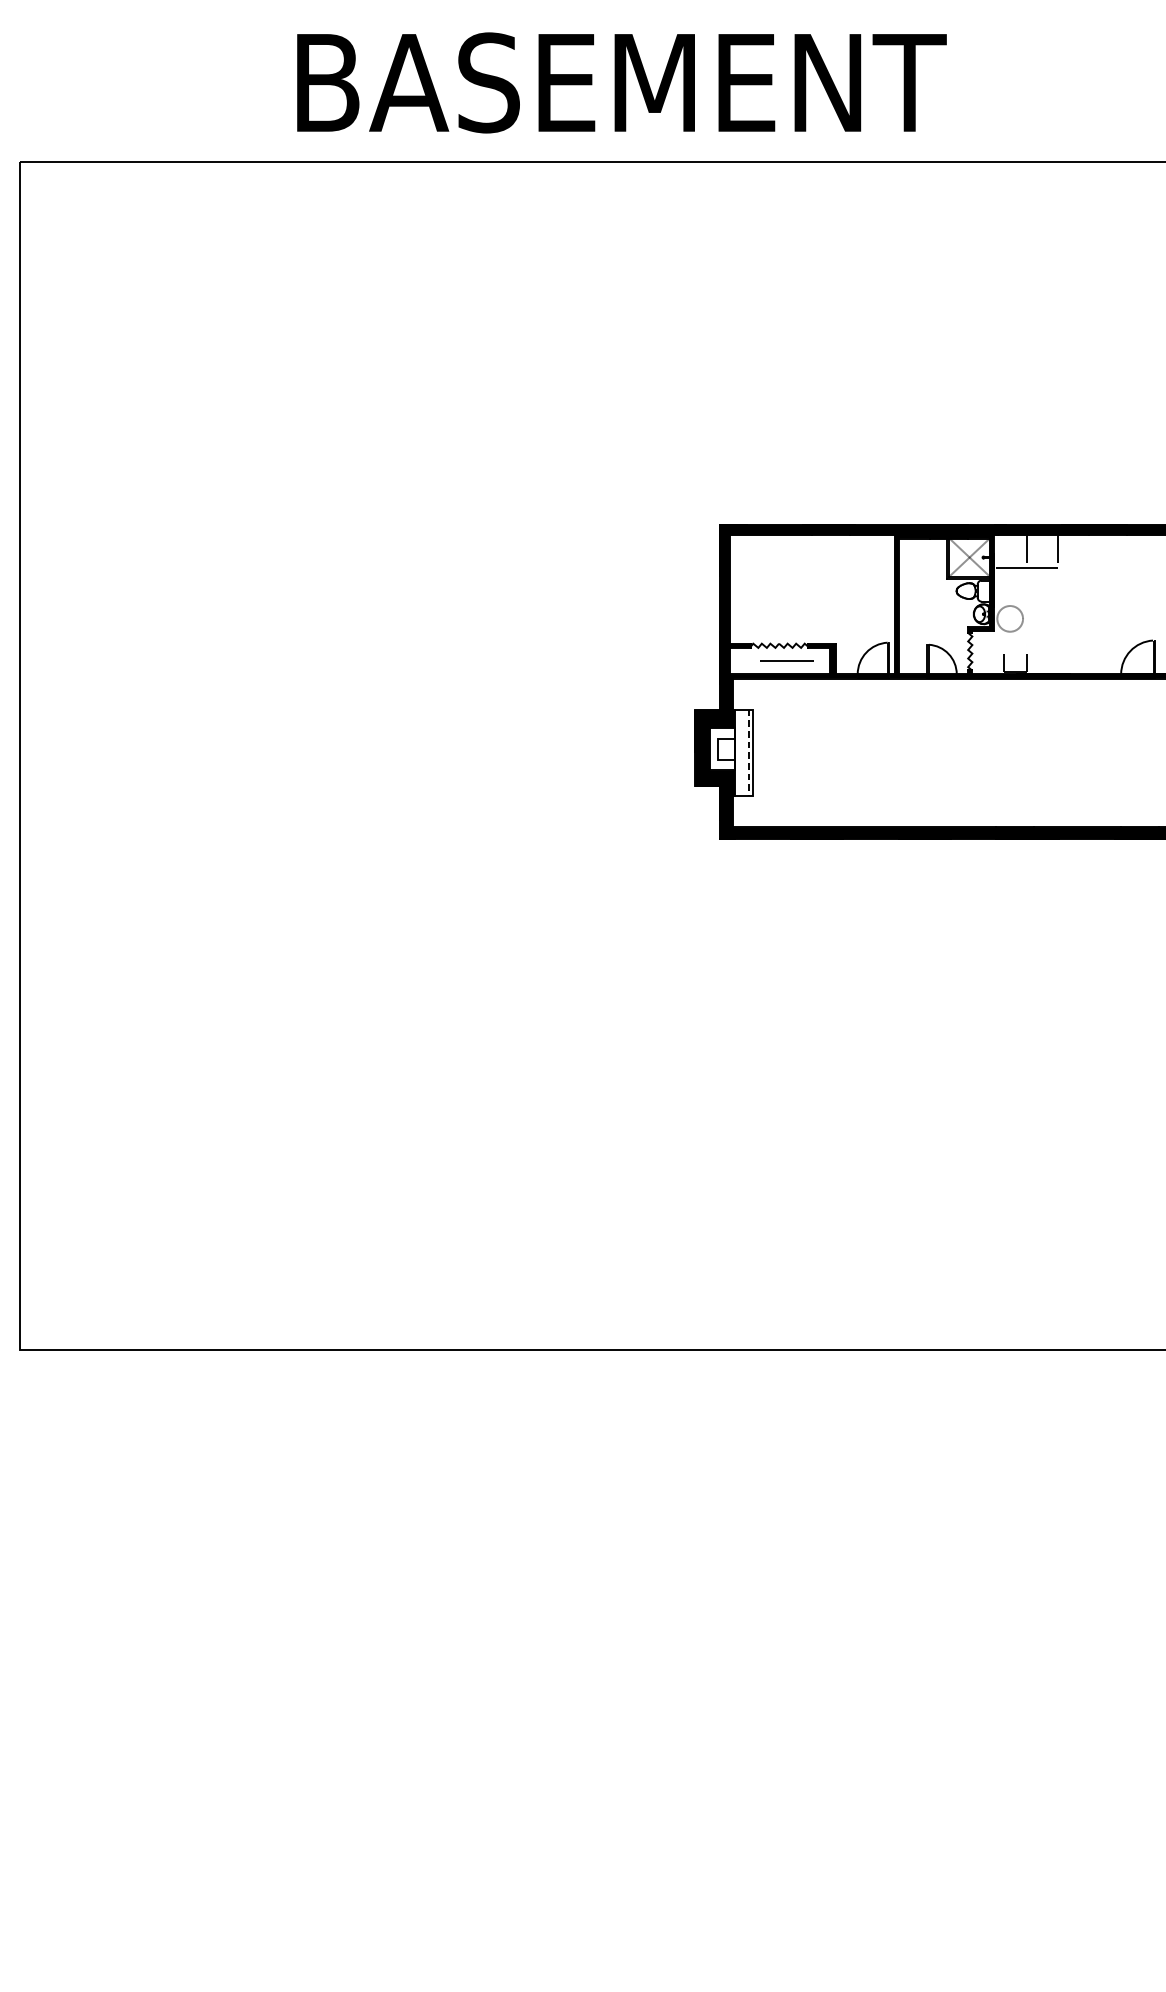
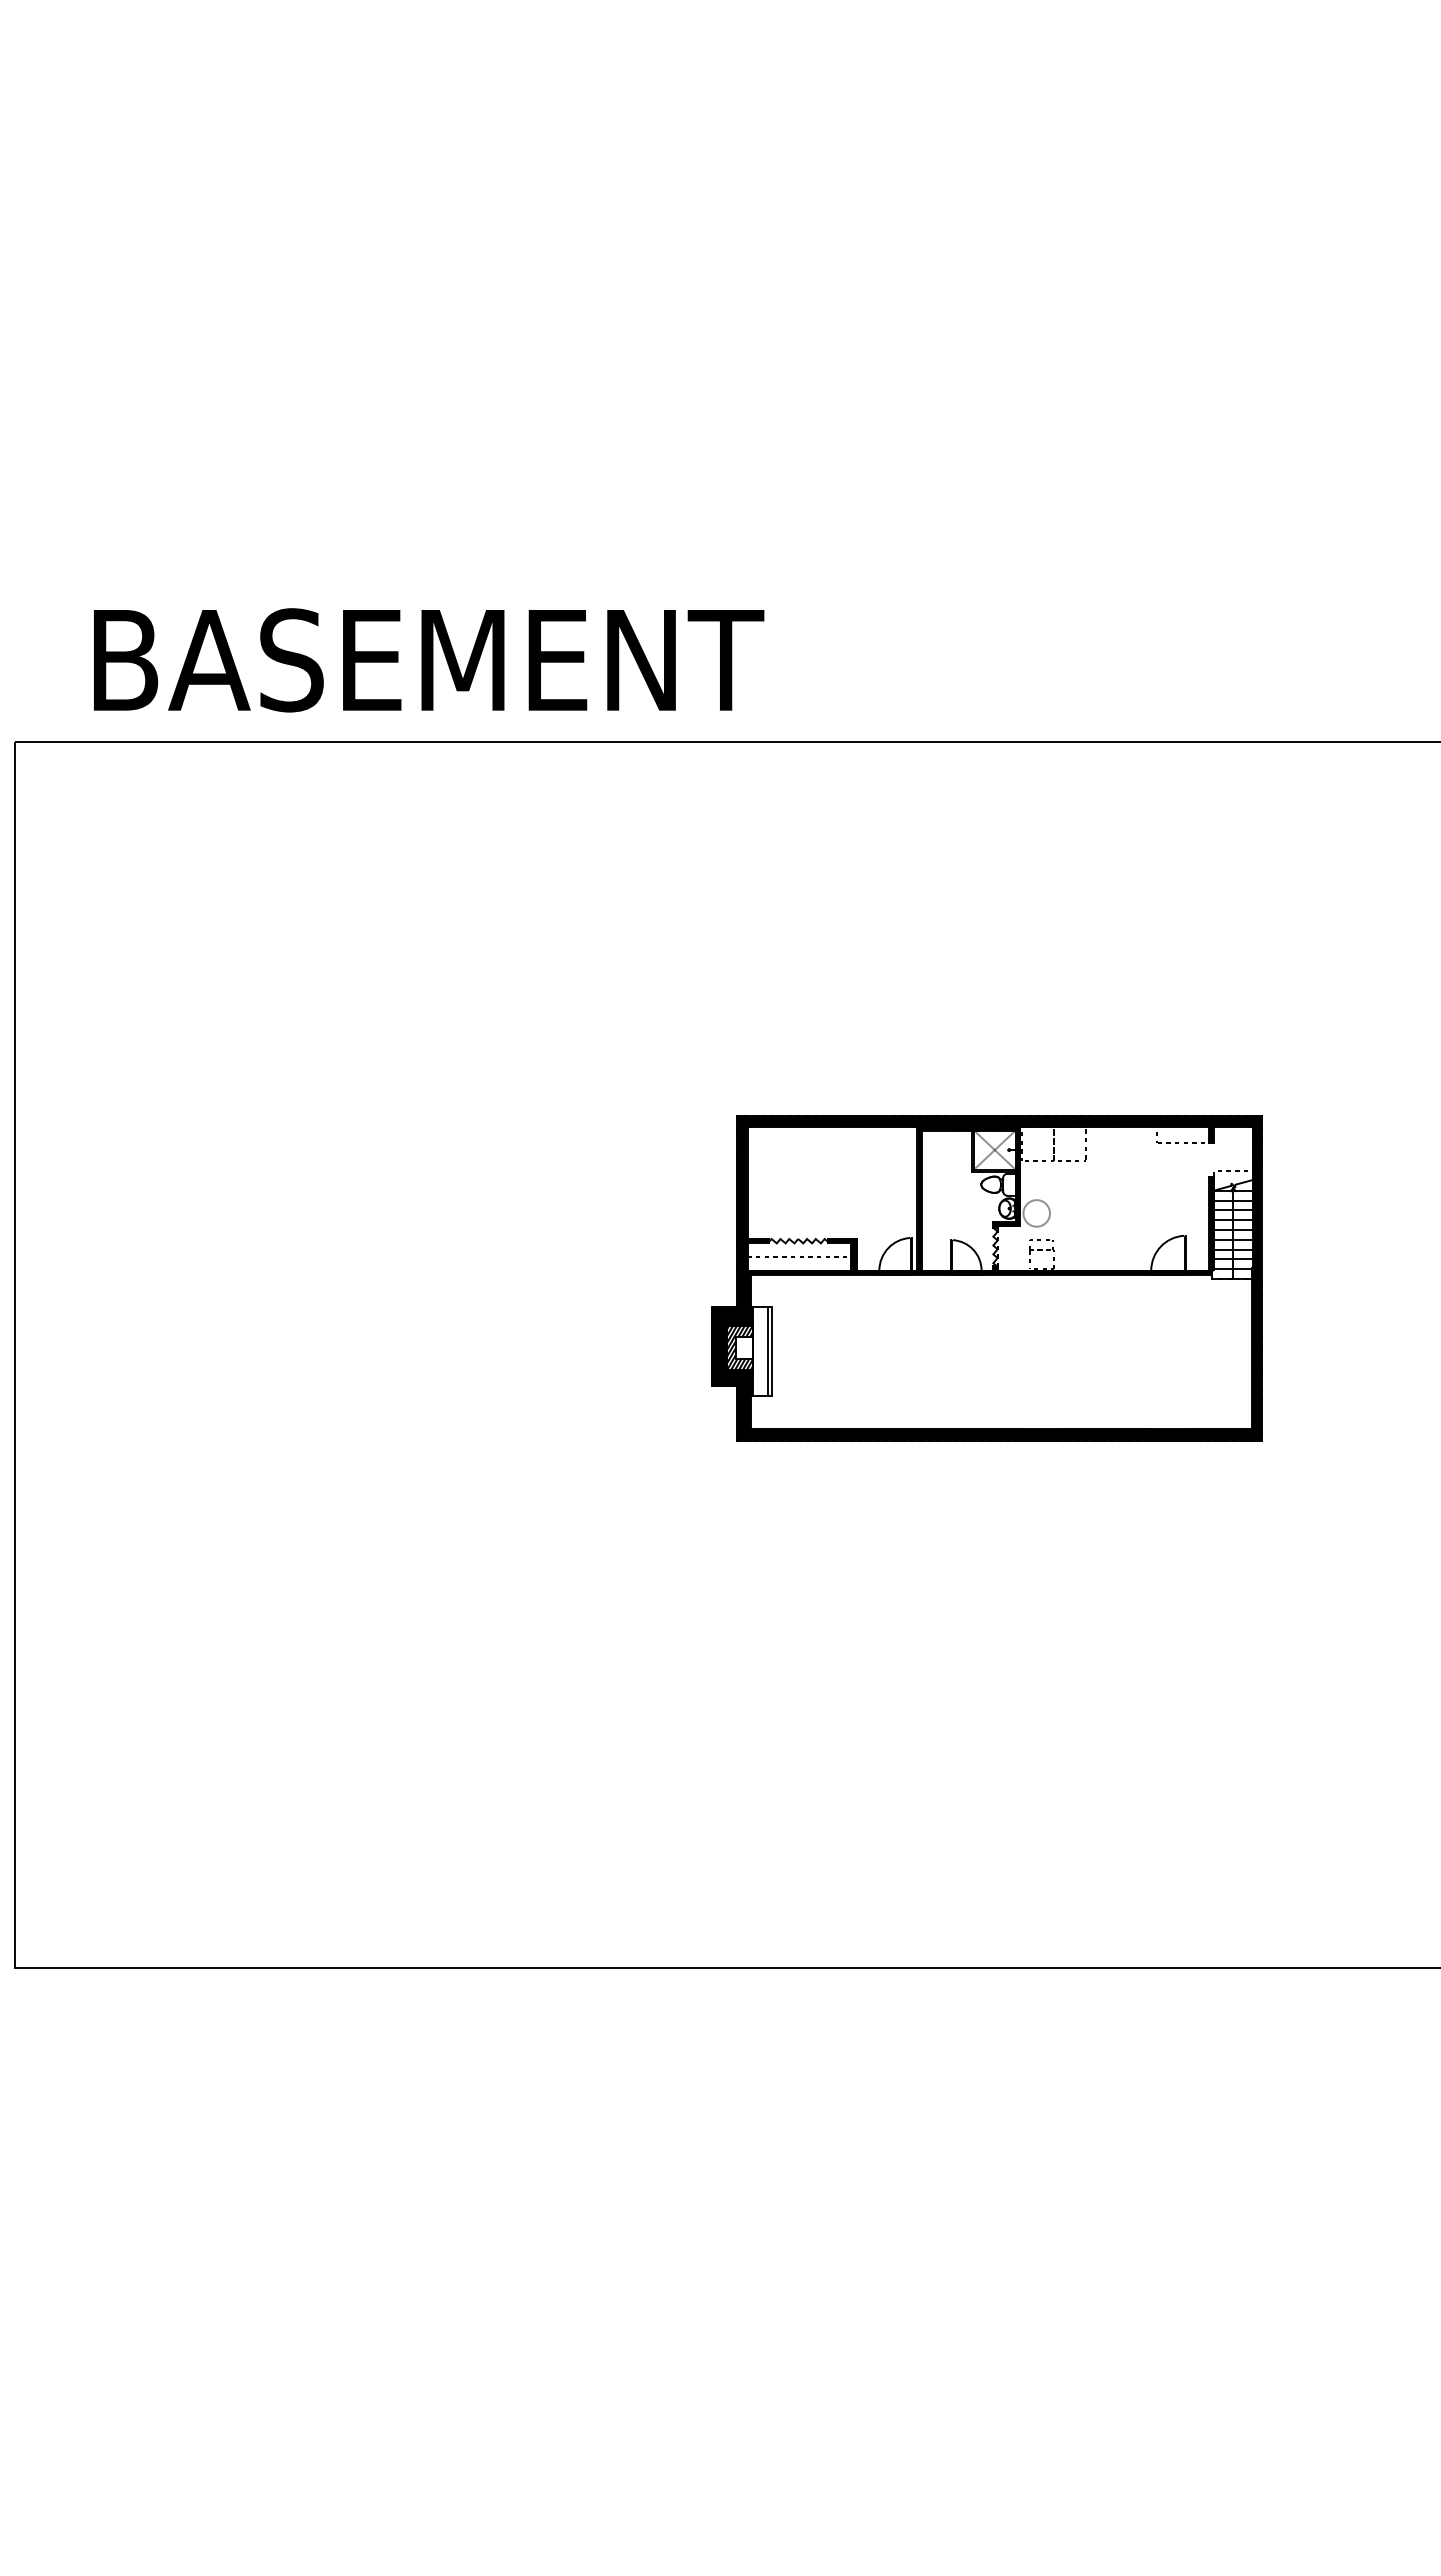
text: (622, 83) -> (429, 660), moved
hatch: (722, 748) -> (739, 1347), added
line: (749, 753) -> (767, 1352), dashed -> solid

